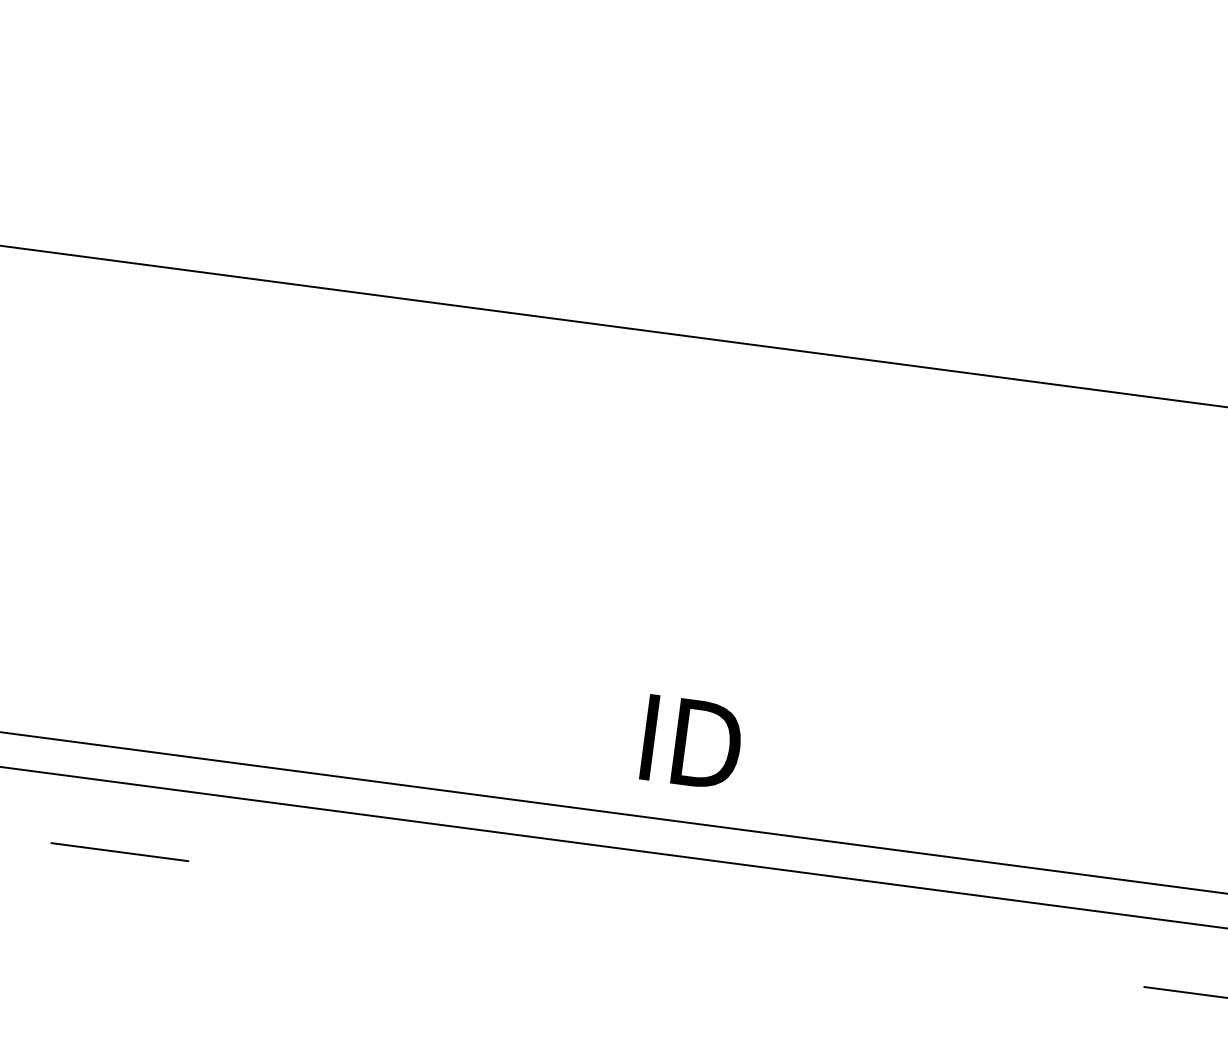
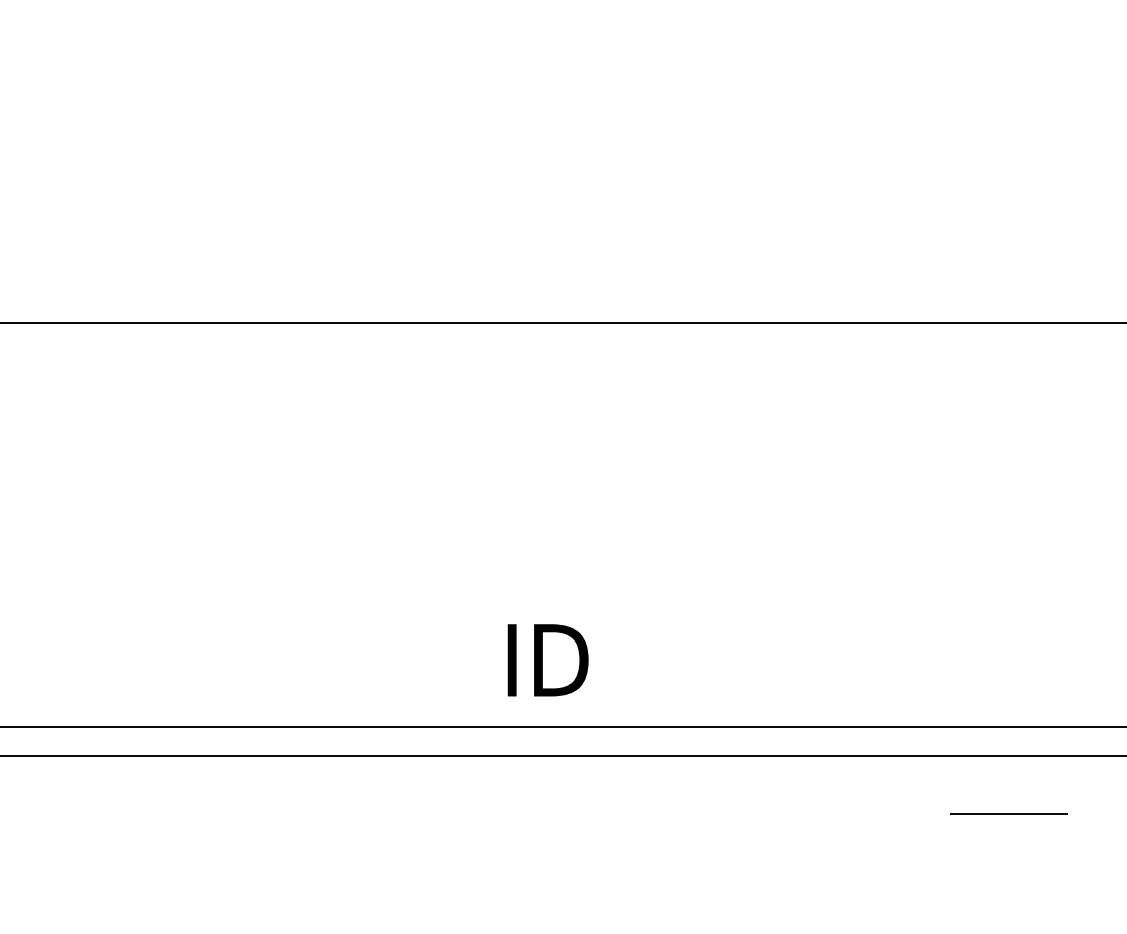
line: (119, 851) -> (83, 813), removed

